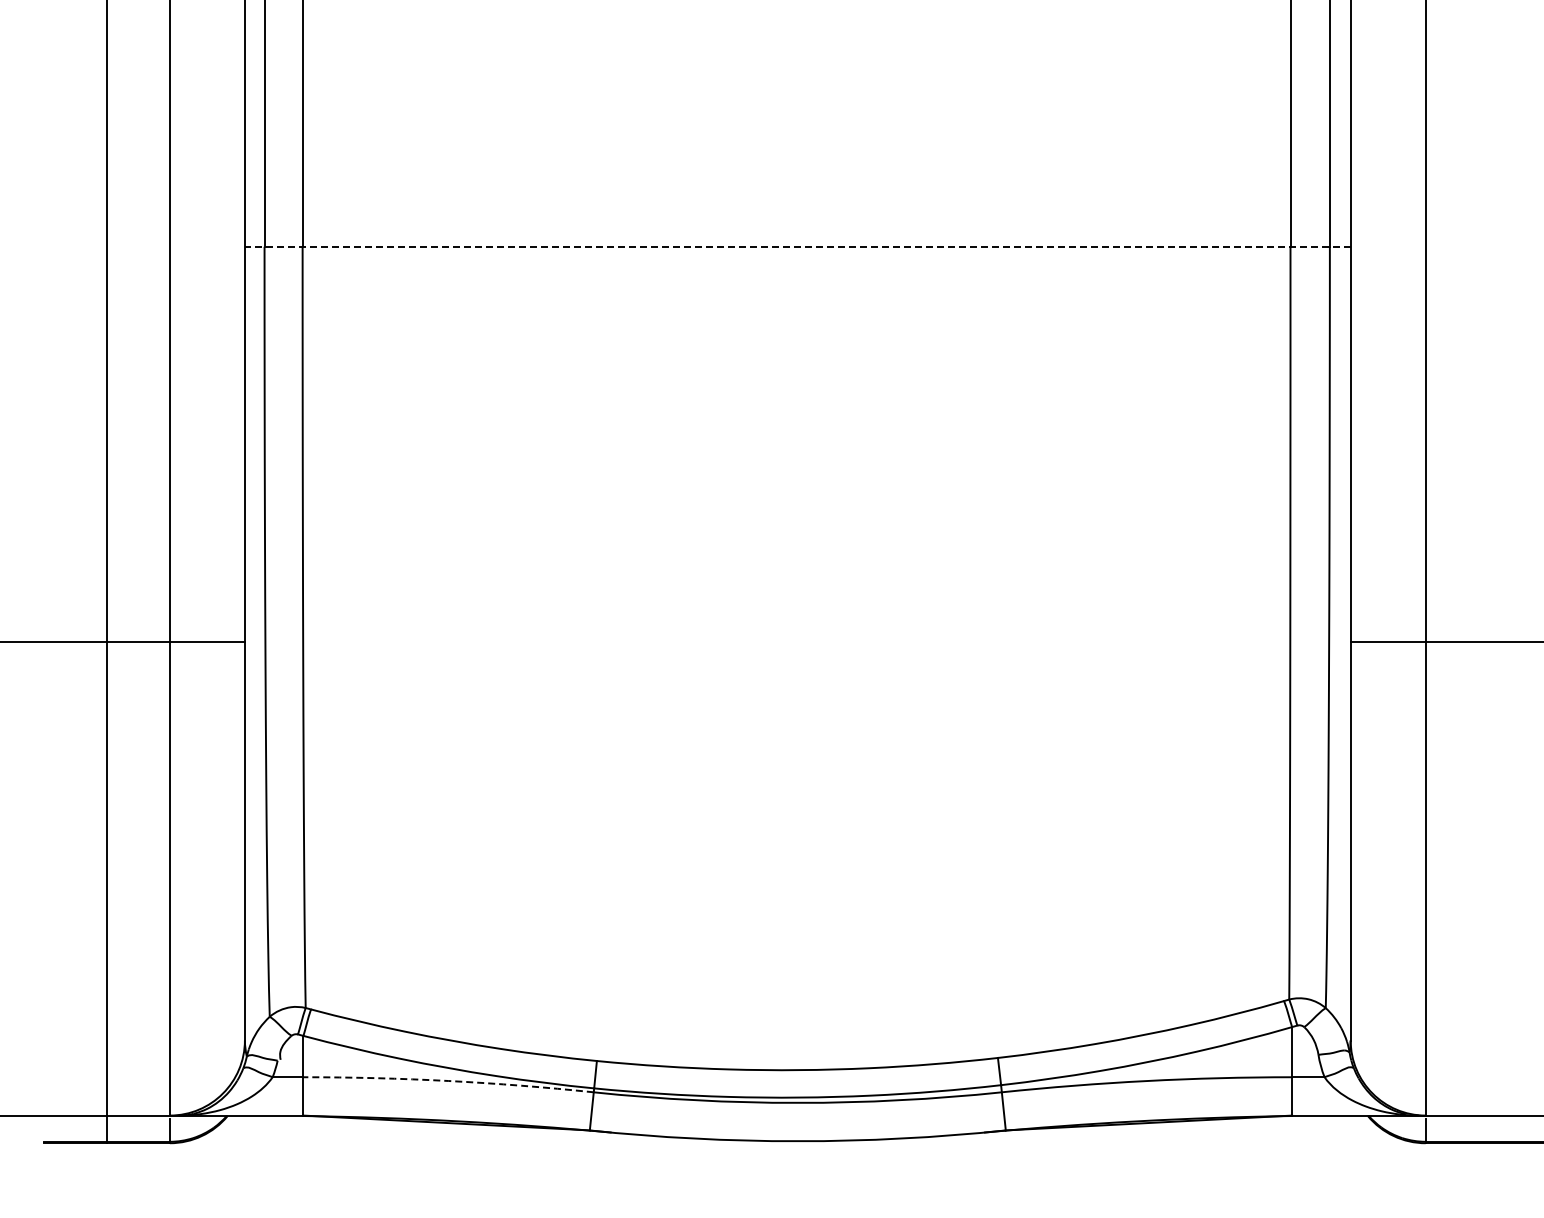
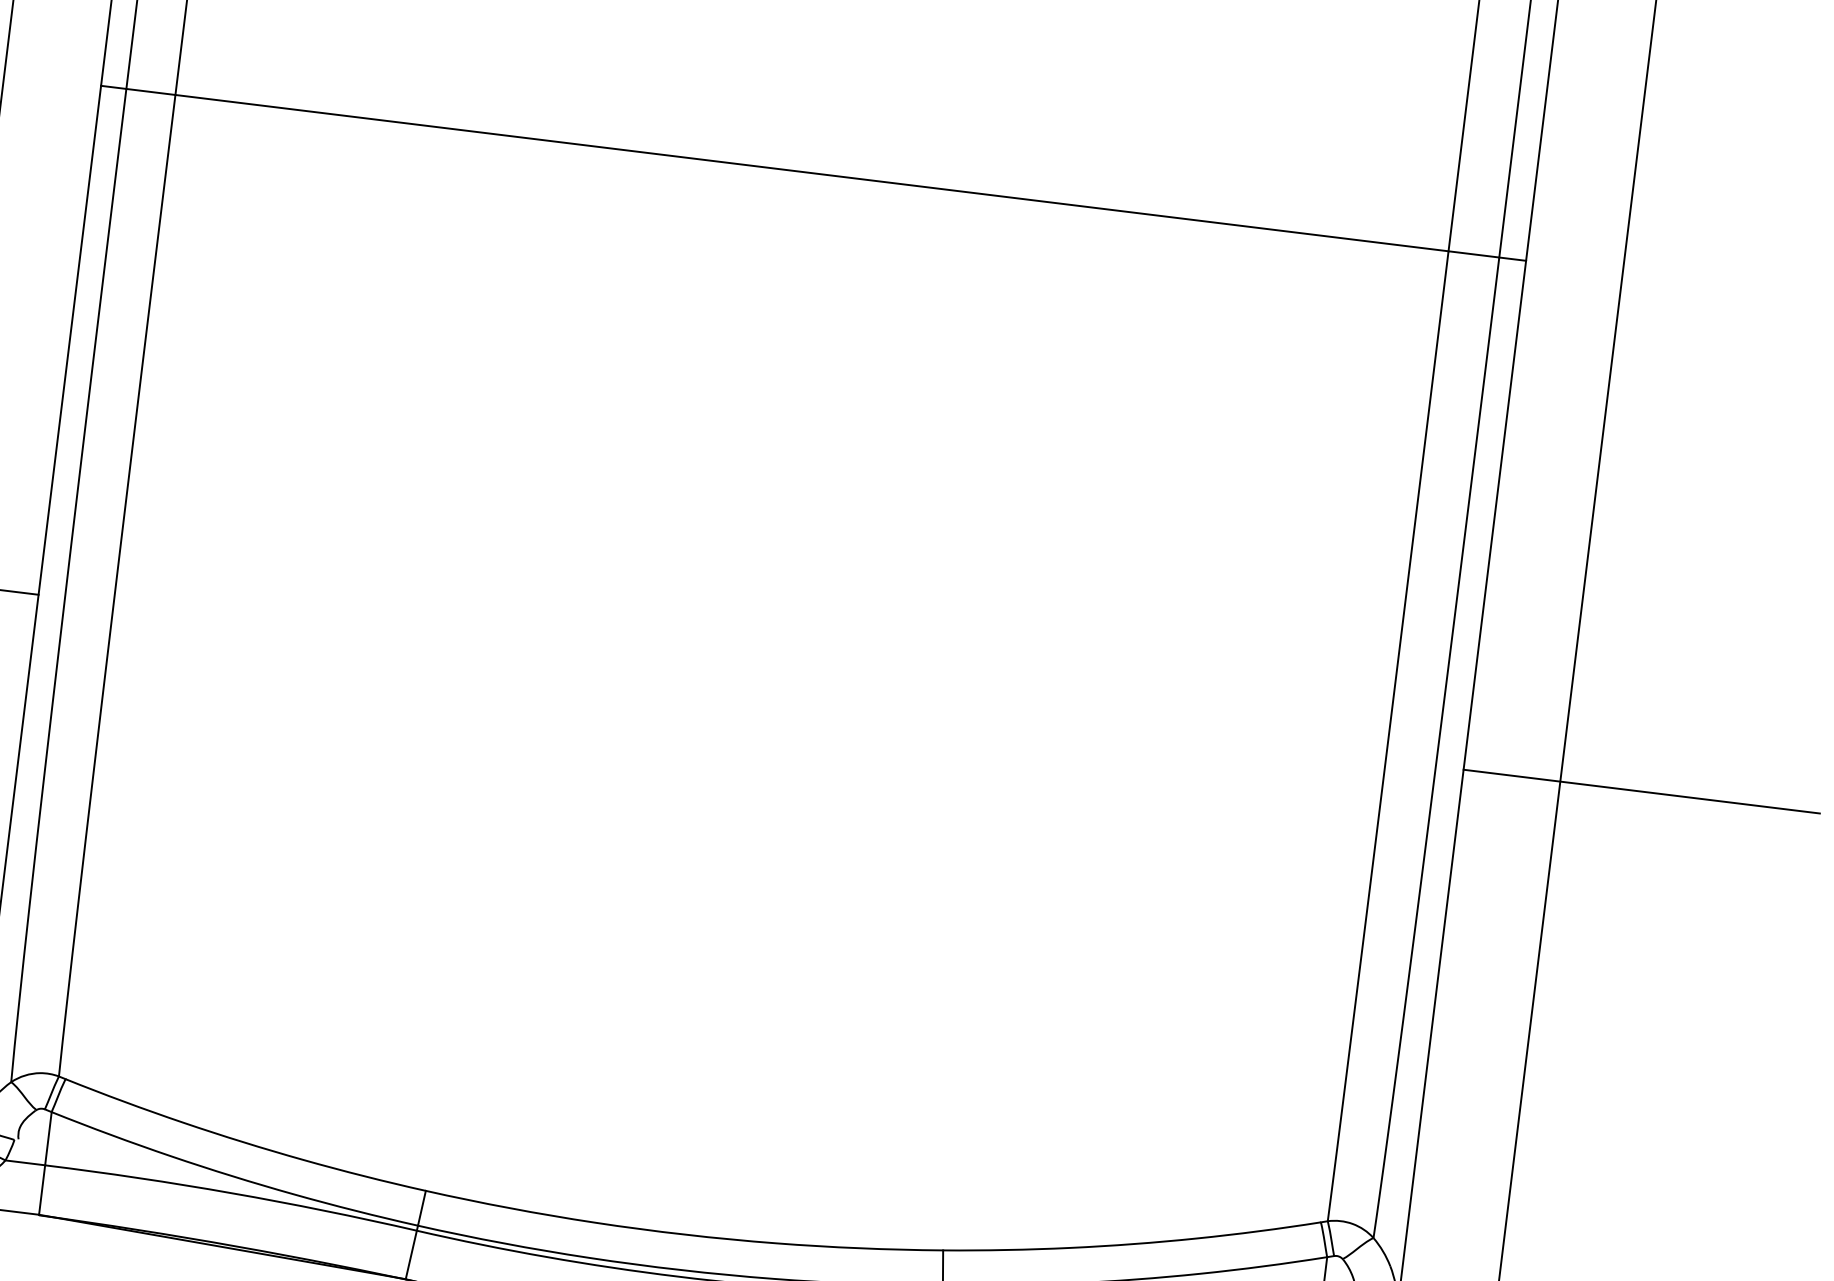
line: (797, 246) -> (813, 172), dashed -> solid
arc: (448, 1081) -> (231, 1193), dashed -> solid

